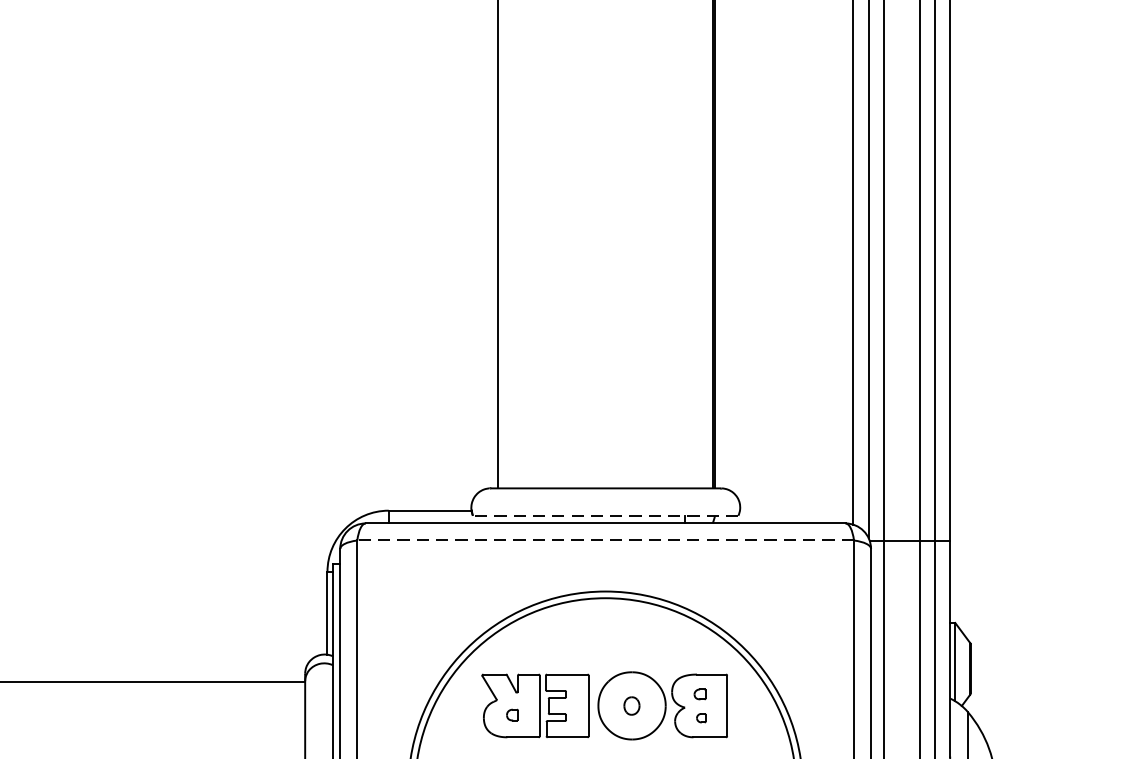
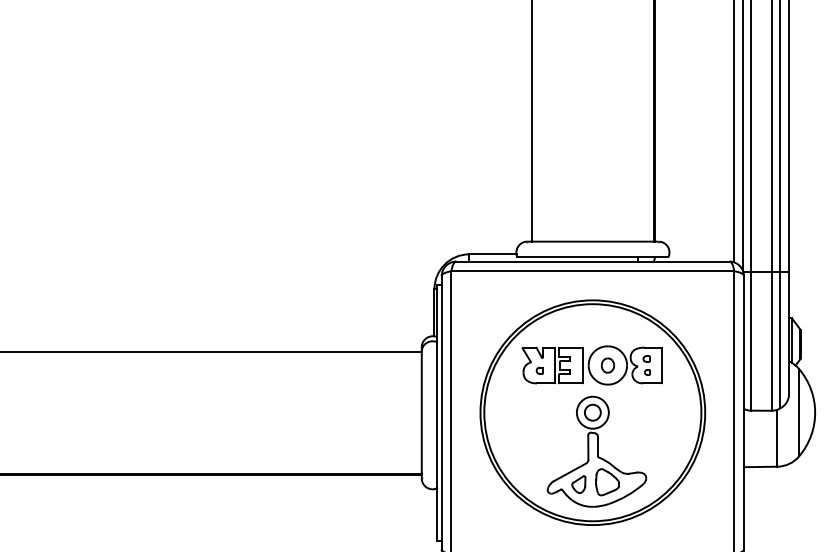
line: (605, 516) -> (592, 257), dashed -> solid
line: (605, 540) -> (592, 271), dashed -> solid
part: (631, 705) -> (607, 365), size x1.43

